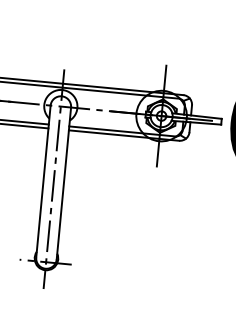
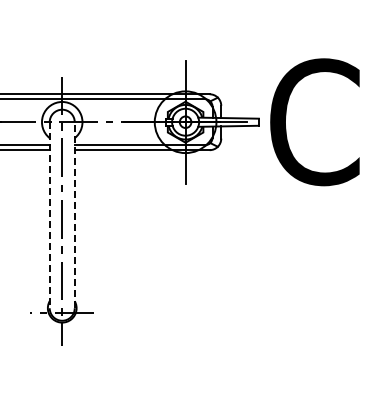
line: (43, 181) -> (49, 215), solid -> dashed
line: (63, 182) -> (74, 214), solid -> dashed

